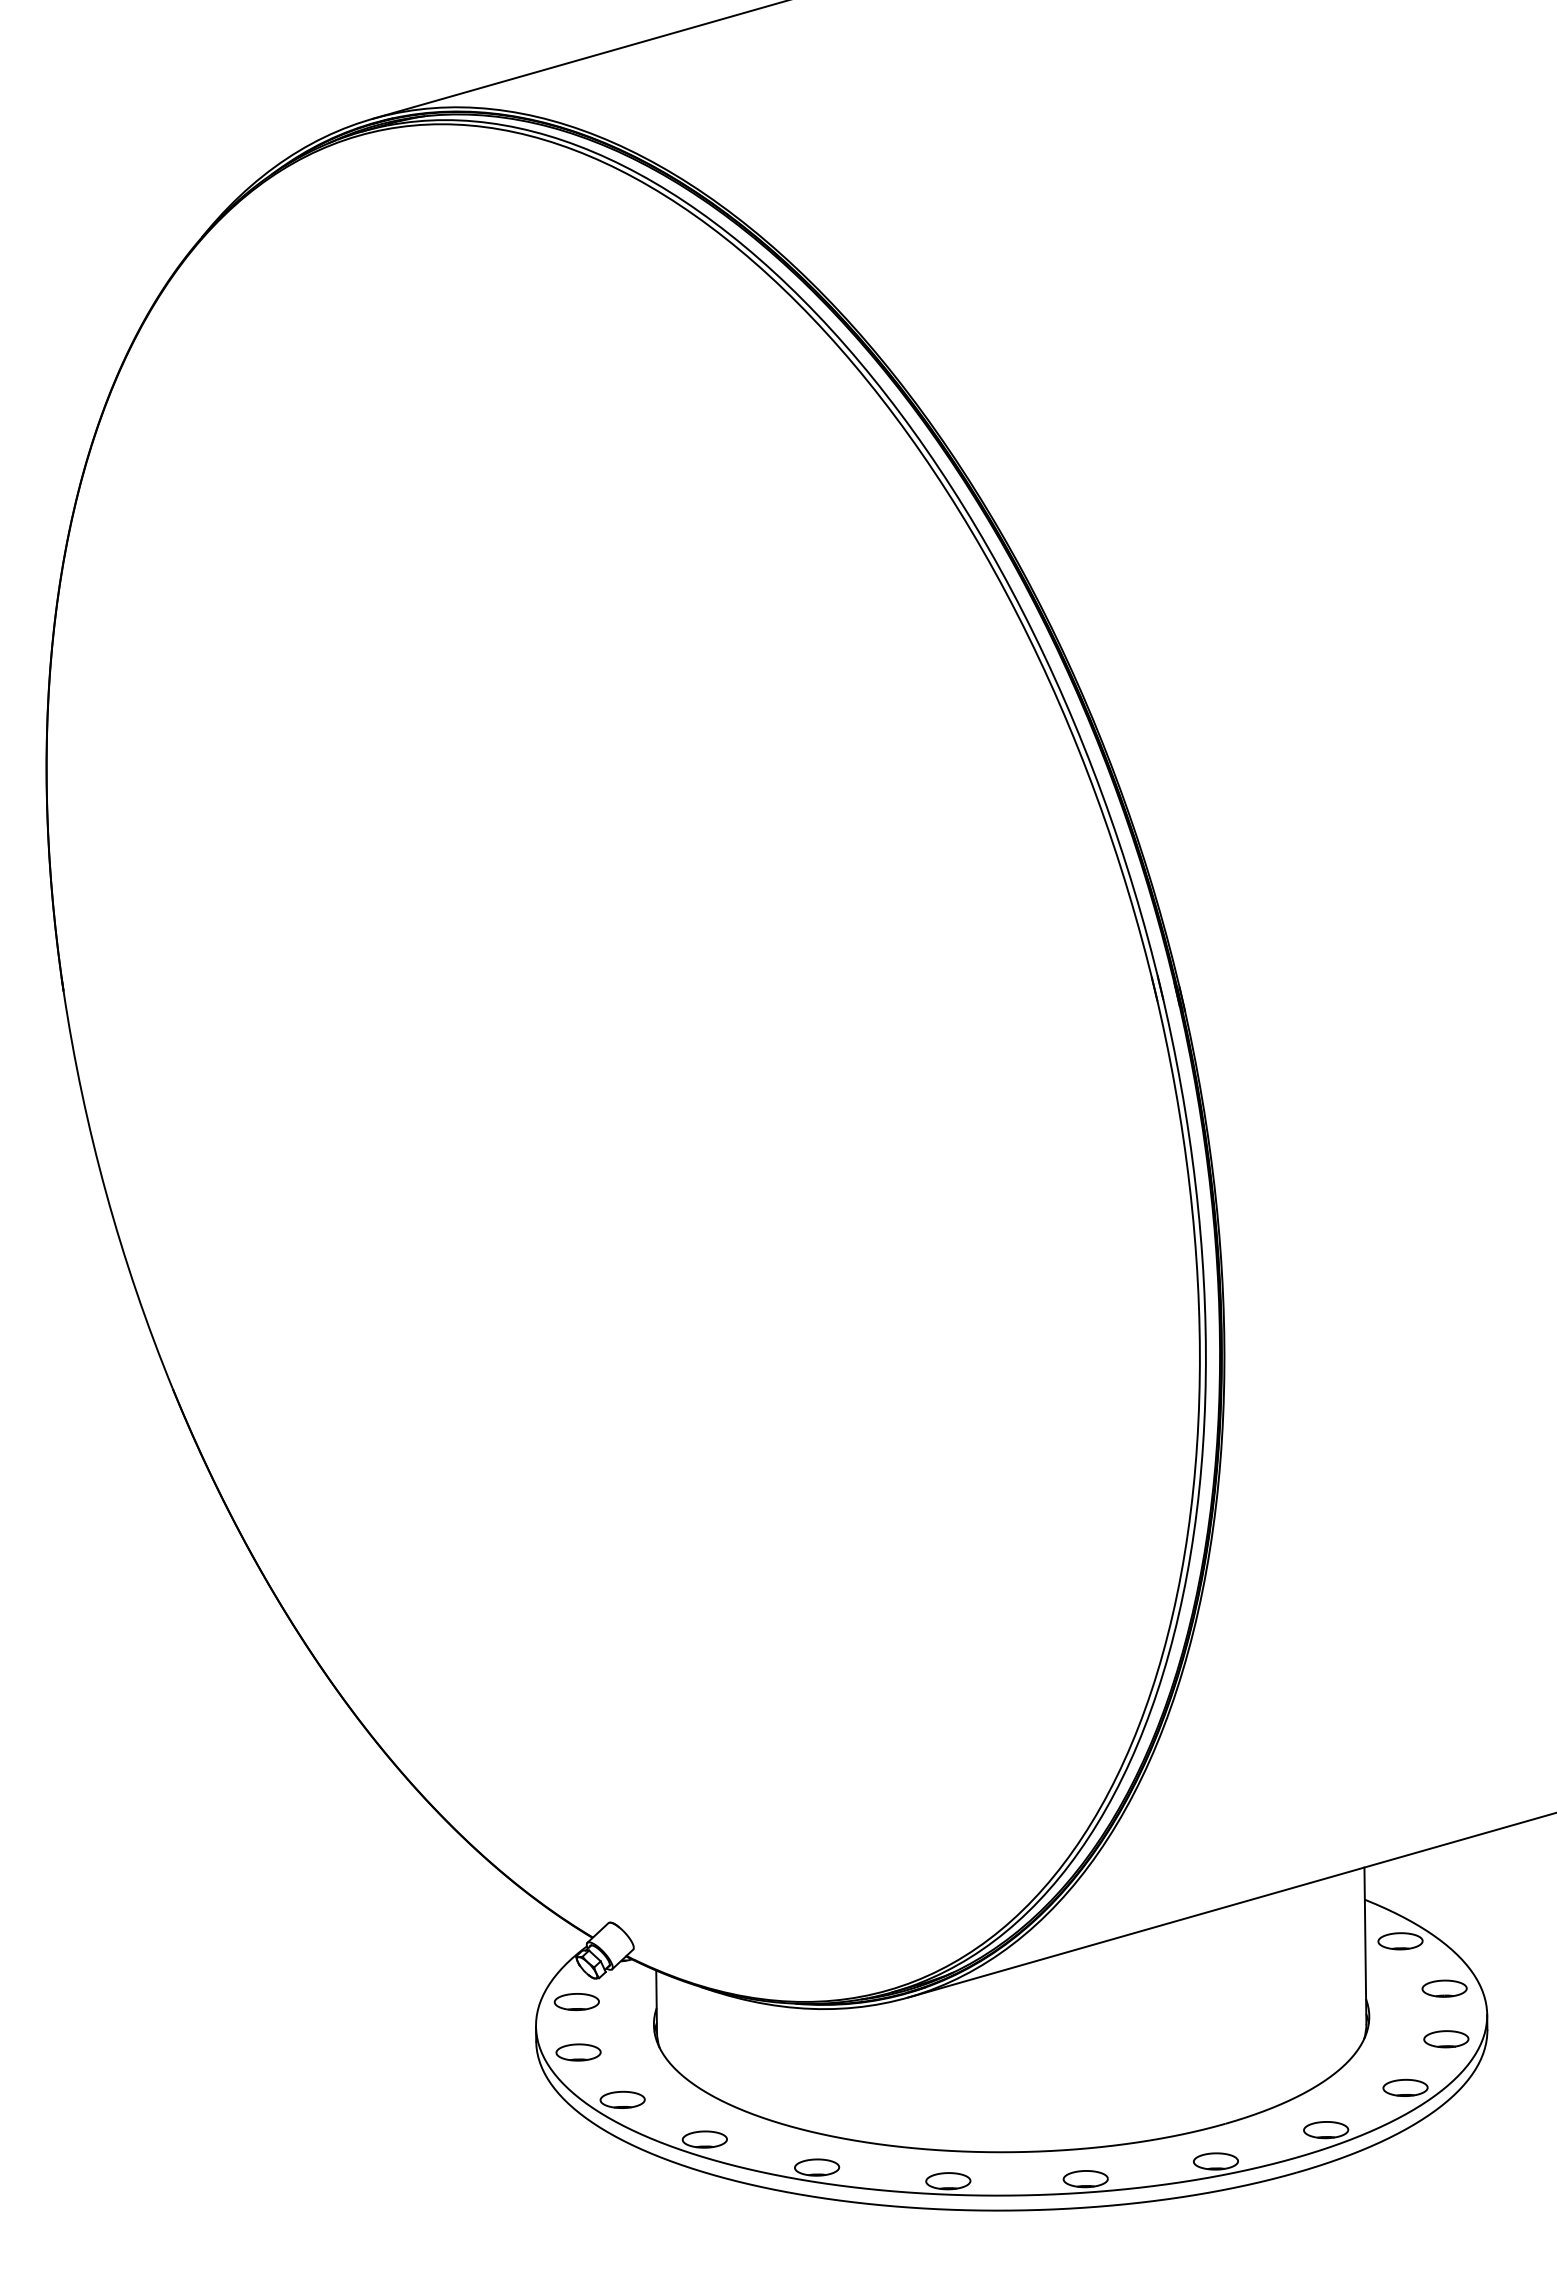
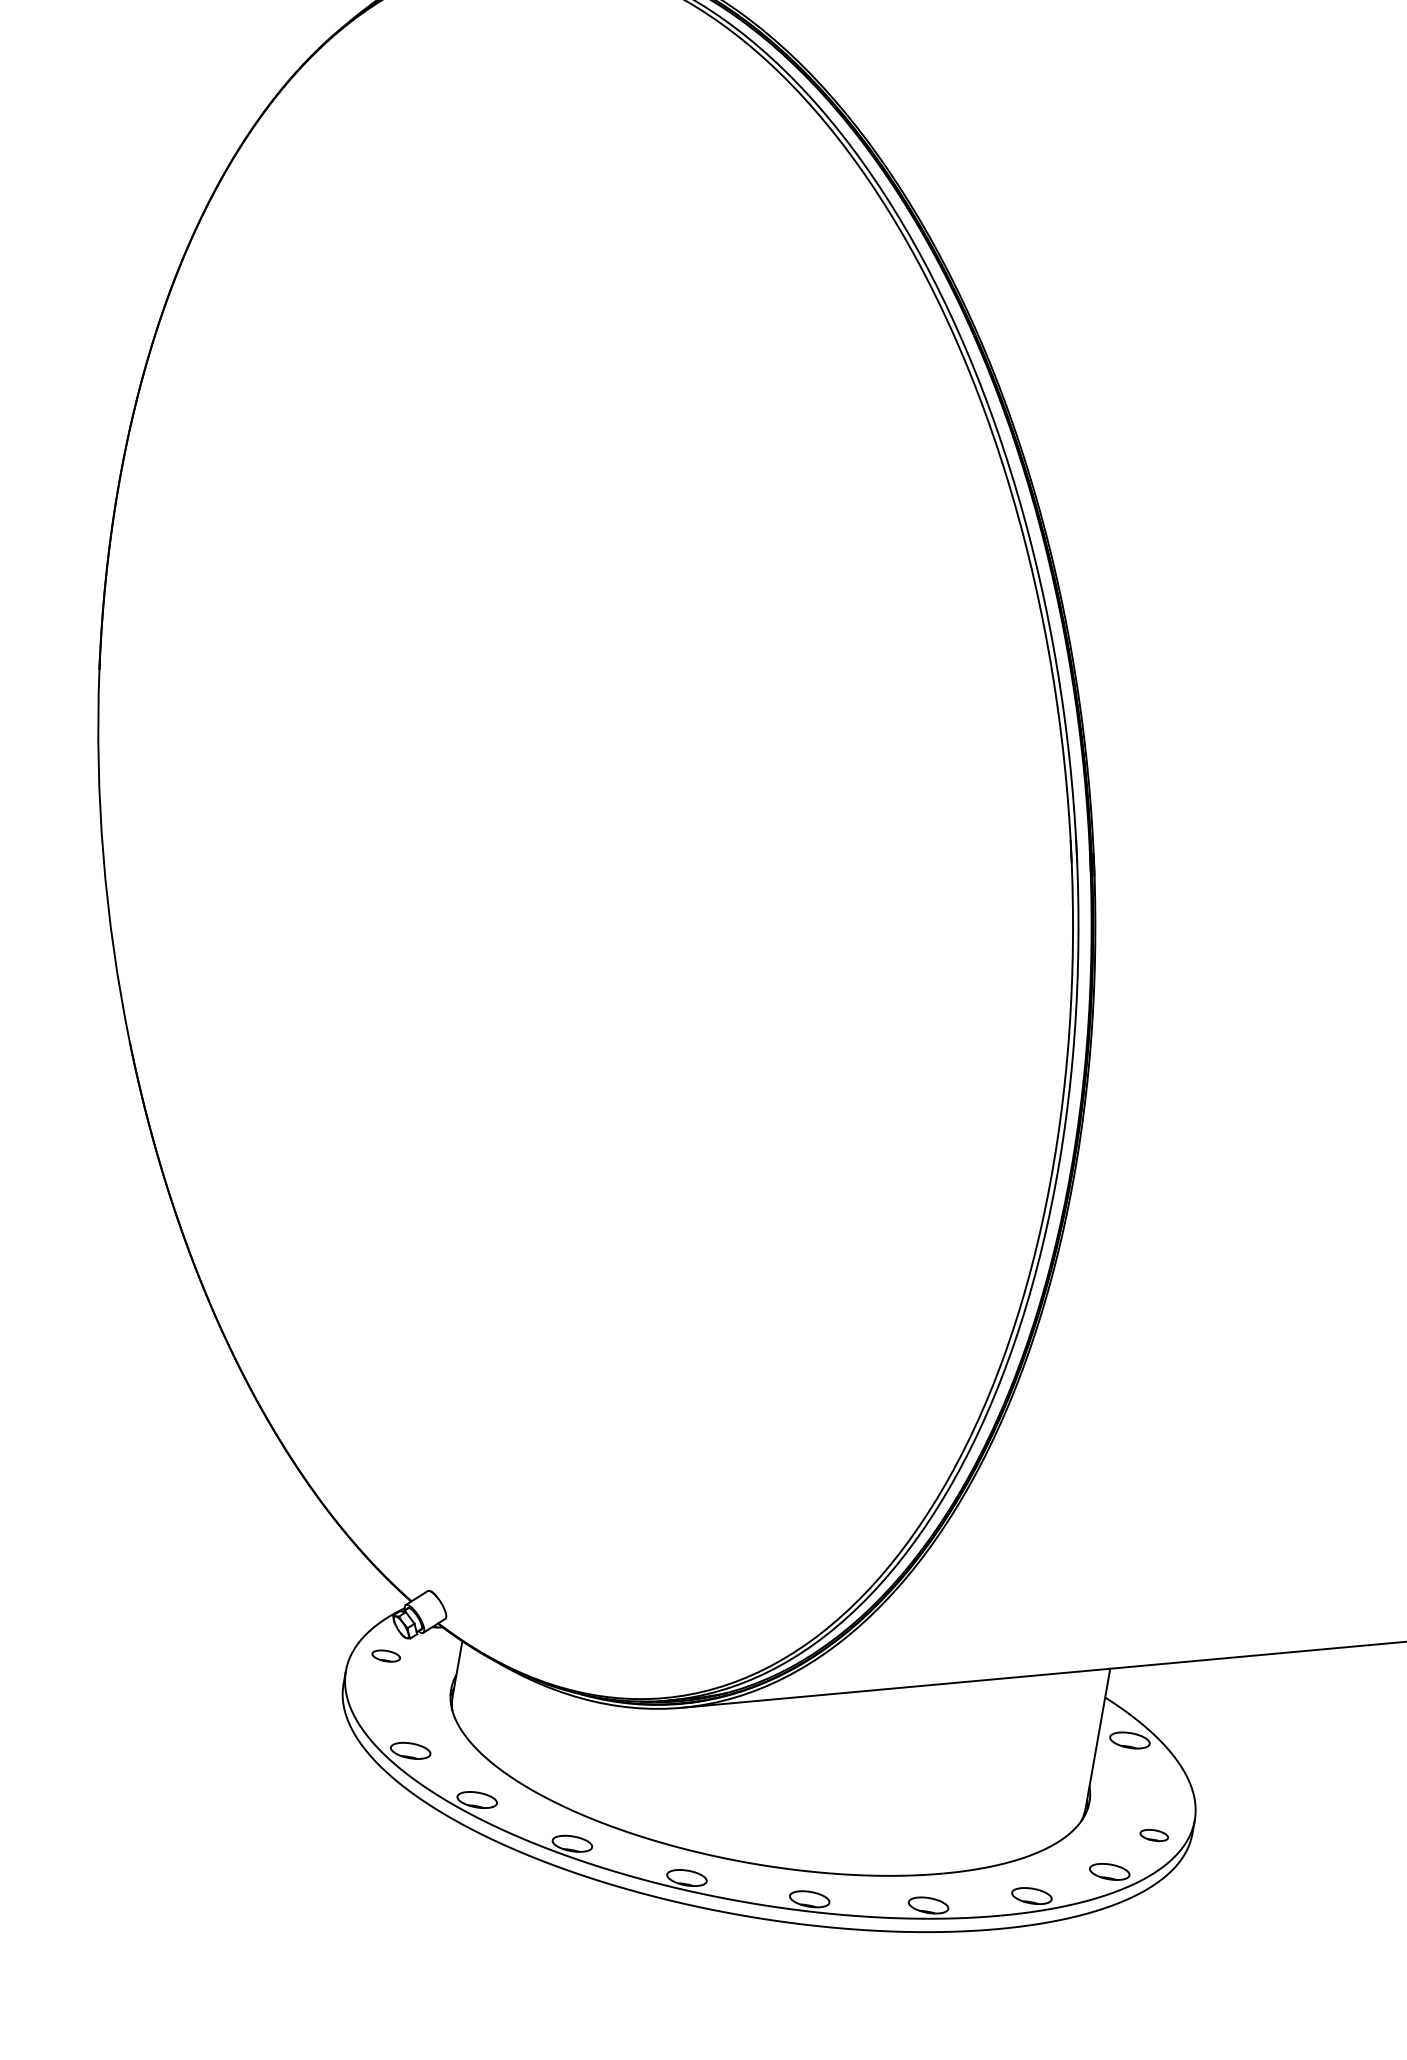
part: (1444, 1988) -> (1161, 1789), removed
part: (576, 2002) -> (385, 1656), size x0.7
part: (1446, 2039) -> (1154, 1835), size x0.7
part: (578, 2052) -> (379, 1701), removed

